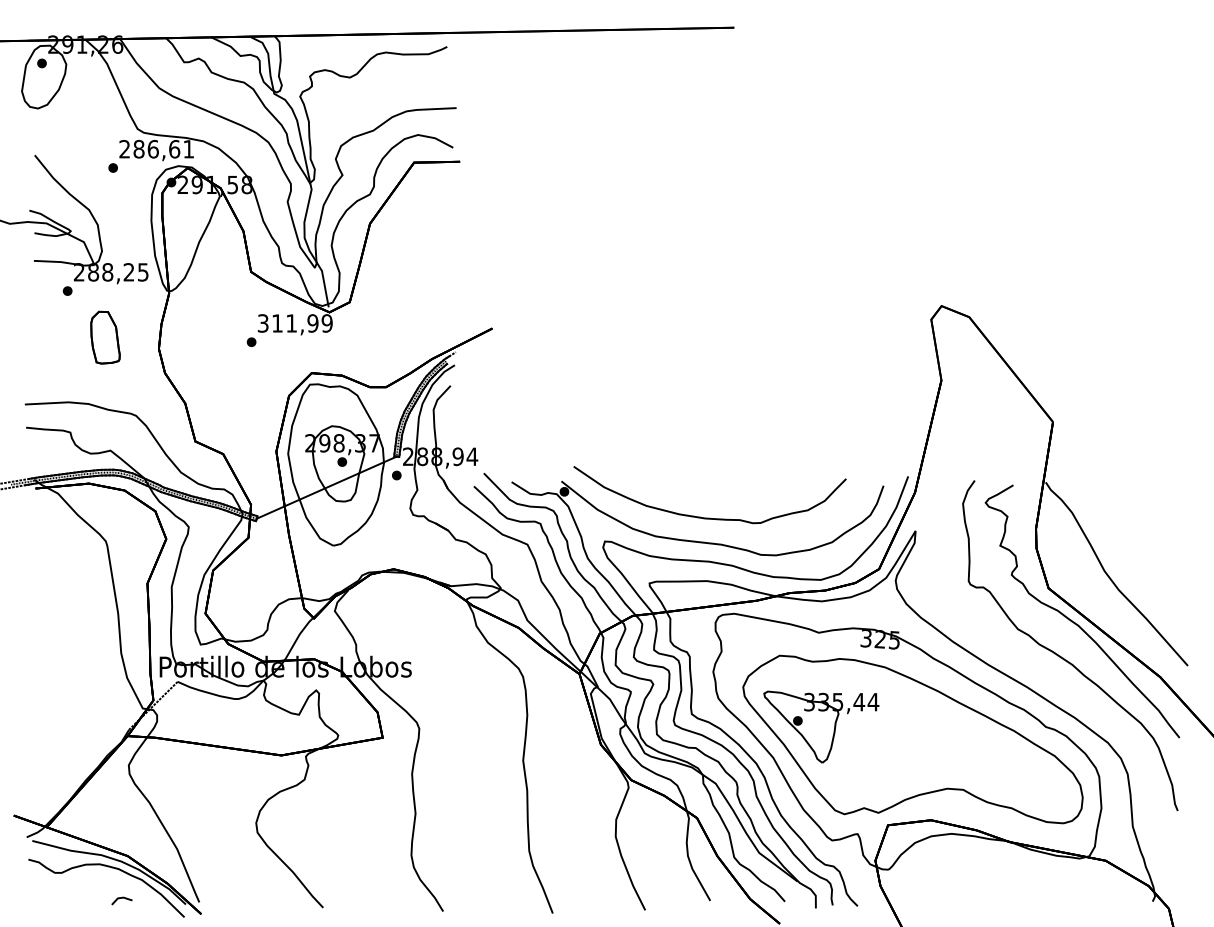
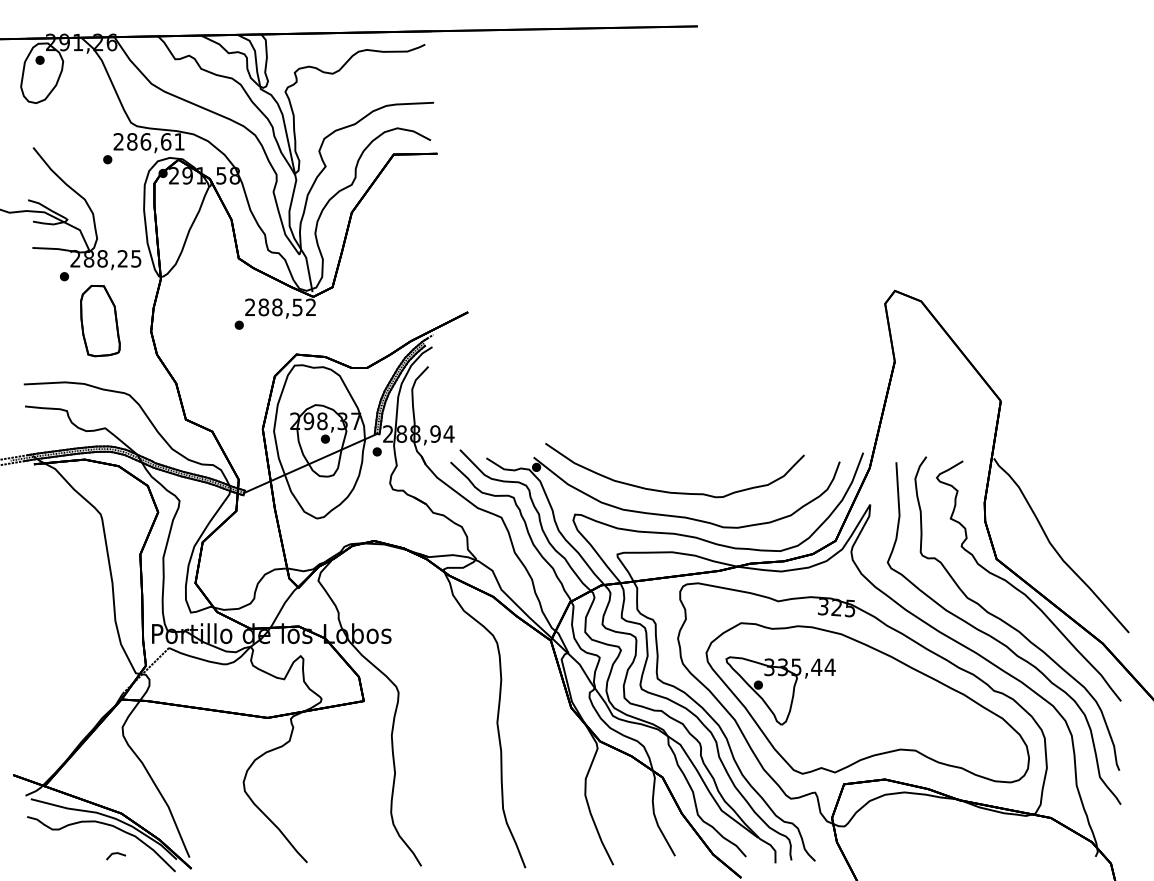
text: (295, 323) -> (280, 307), 311,99 -> 288,52
part: (105, 337) -> (100, 320), size x1.43
curve: (1052, 674) -> (1000, 641), added

